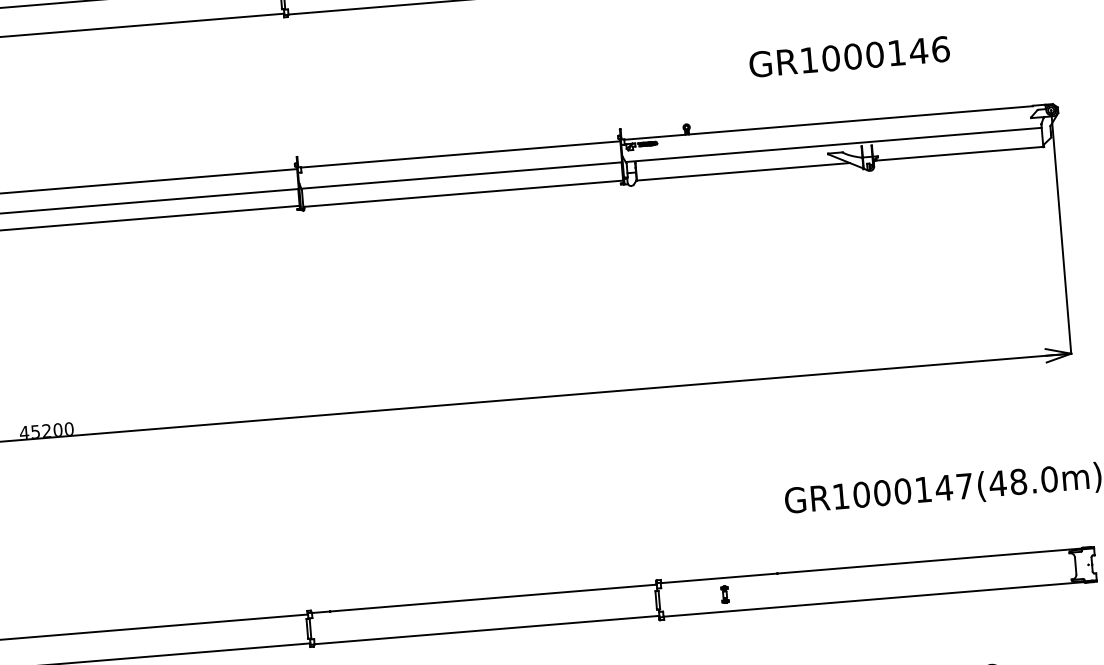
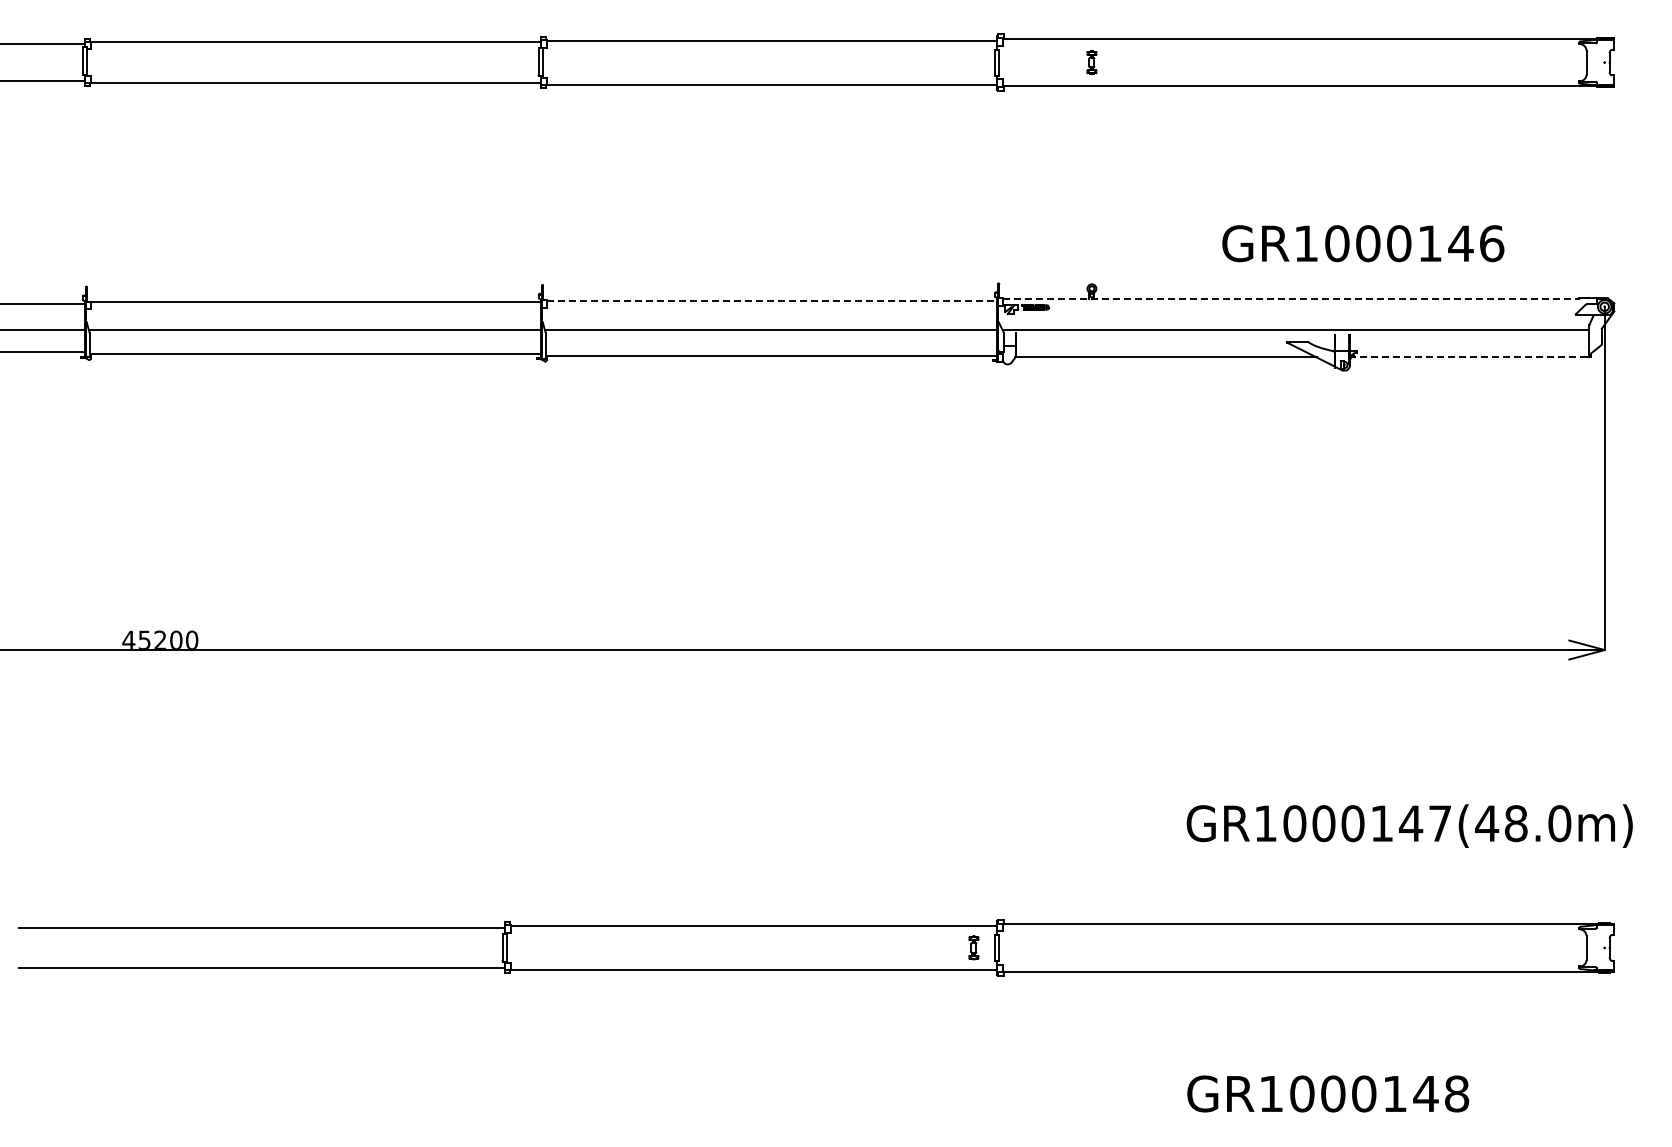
text: (849, 56) -> (1363, 243), moved
line: (828, 122) -> (1291, 298), solid -> dashed
line: (460, 154) -> (772, 300), solid -> dashed
line: (958, 154) -> (1469, 357), solid -> dashed
part: (724, 594) -> (973, 947), moved

